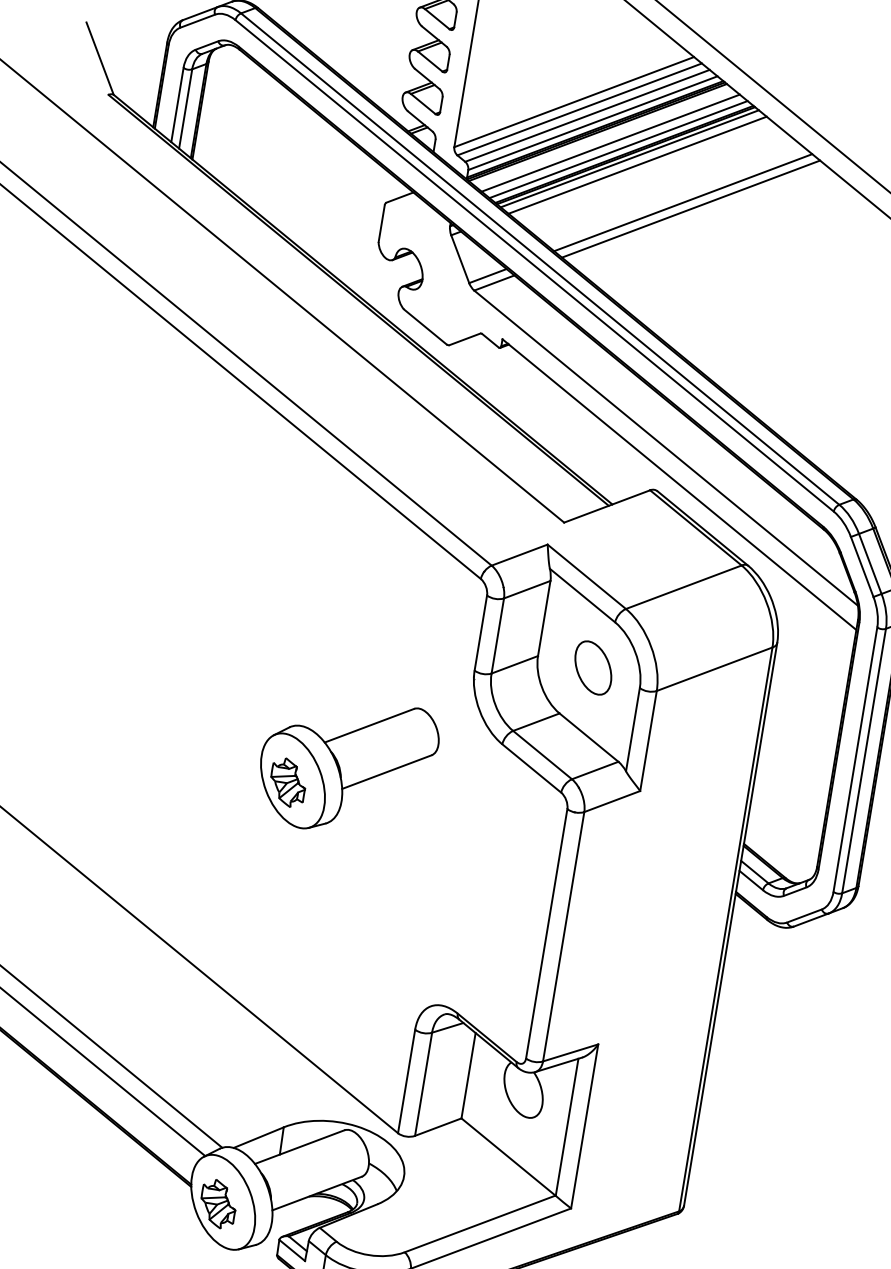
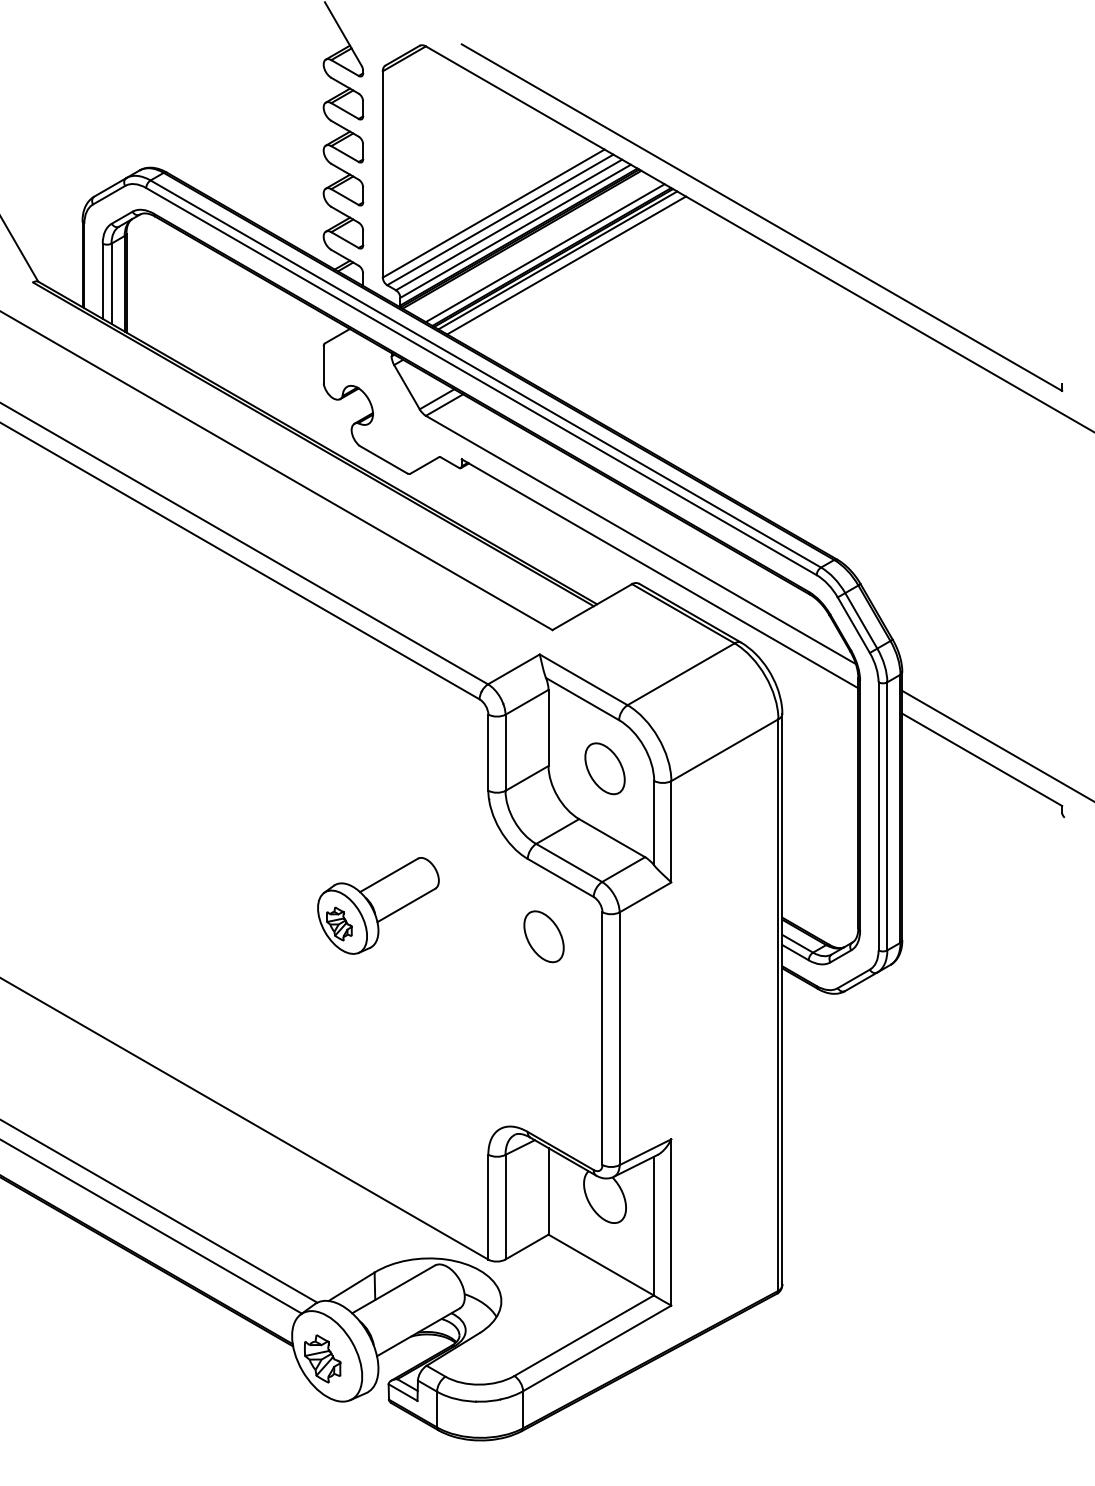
line: (610, 143) -> (536, 248), removed
line: (683, 202) -> (617, 294), removed
line: (690, 209) -> (626, 300), removed
part: (347, 765) -> (378, 905), size x0.7
part: (505, 823) -> (543, 936), added

